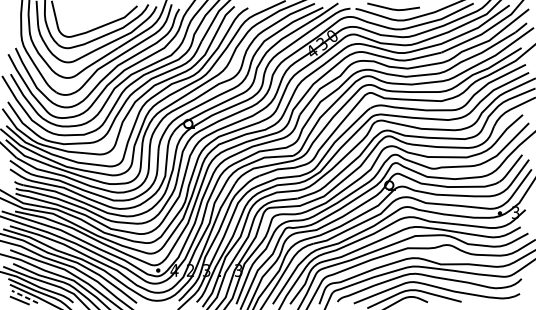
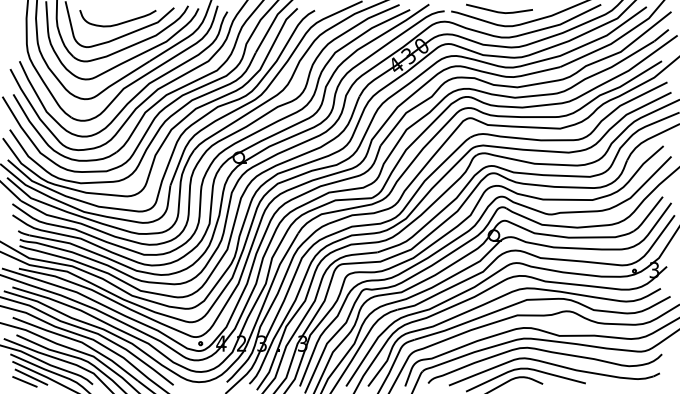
curve: (95, 17) -> (120, 22), added
line: (24, 297) -> (30, 377), dashed -> solid

